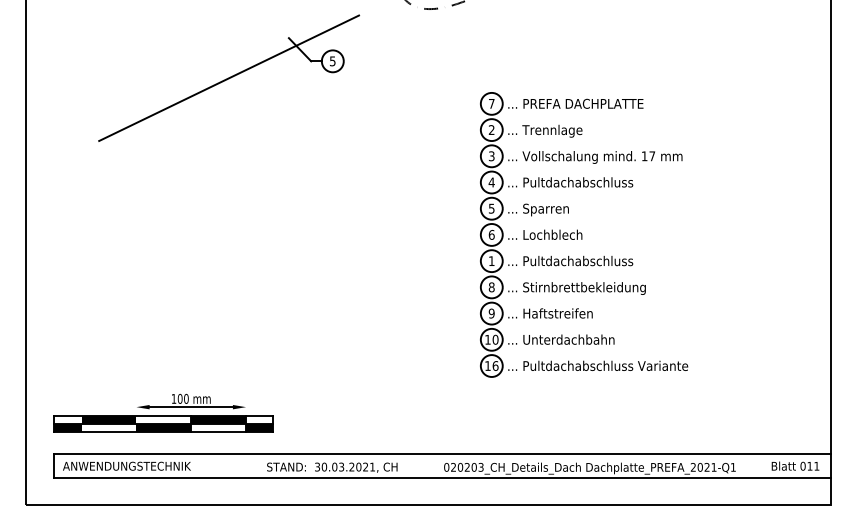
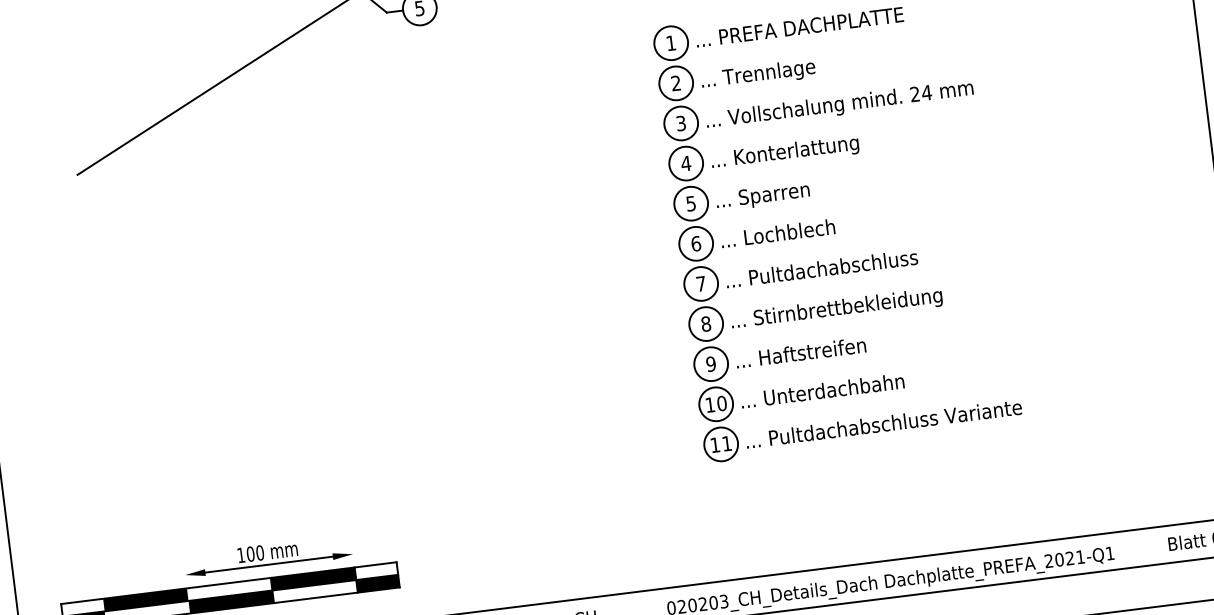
text: (491, 103) -> (670, 42), 7 -> 1
text: (648, 156) -> (921, 93), 17 -> 24
text: (578, 183) -> (819, 148), ... Pultdachabschluss -> ... Konterlattung
text: (491, 260) -> (700, 282), 1 -> 7
text: (495, 365) -> (726, 442), 16 -> 11

